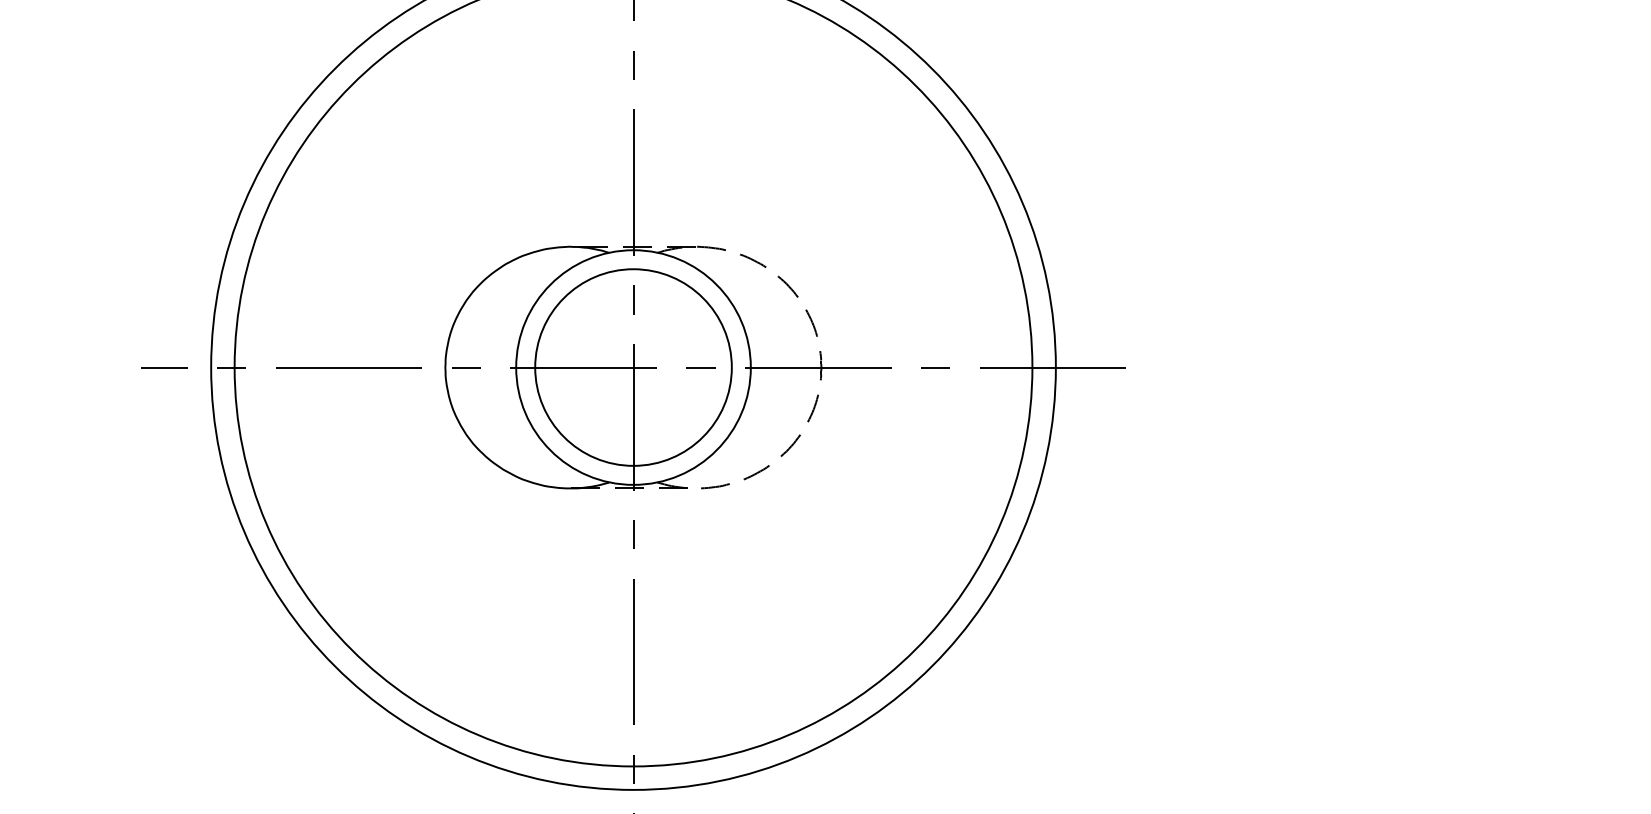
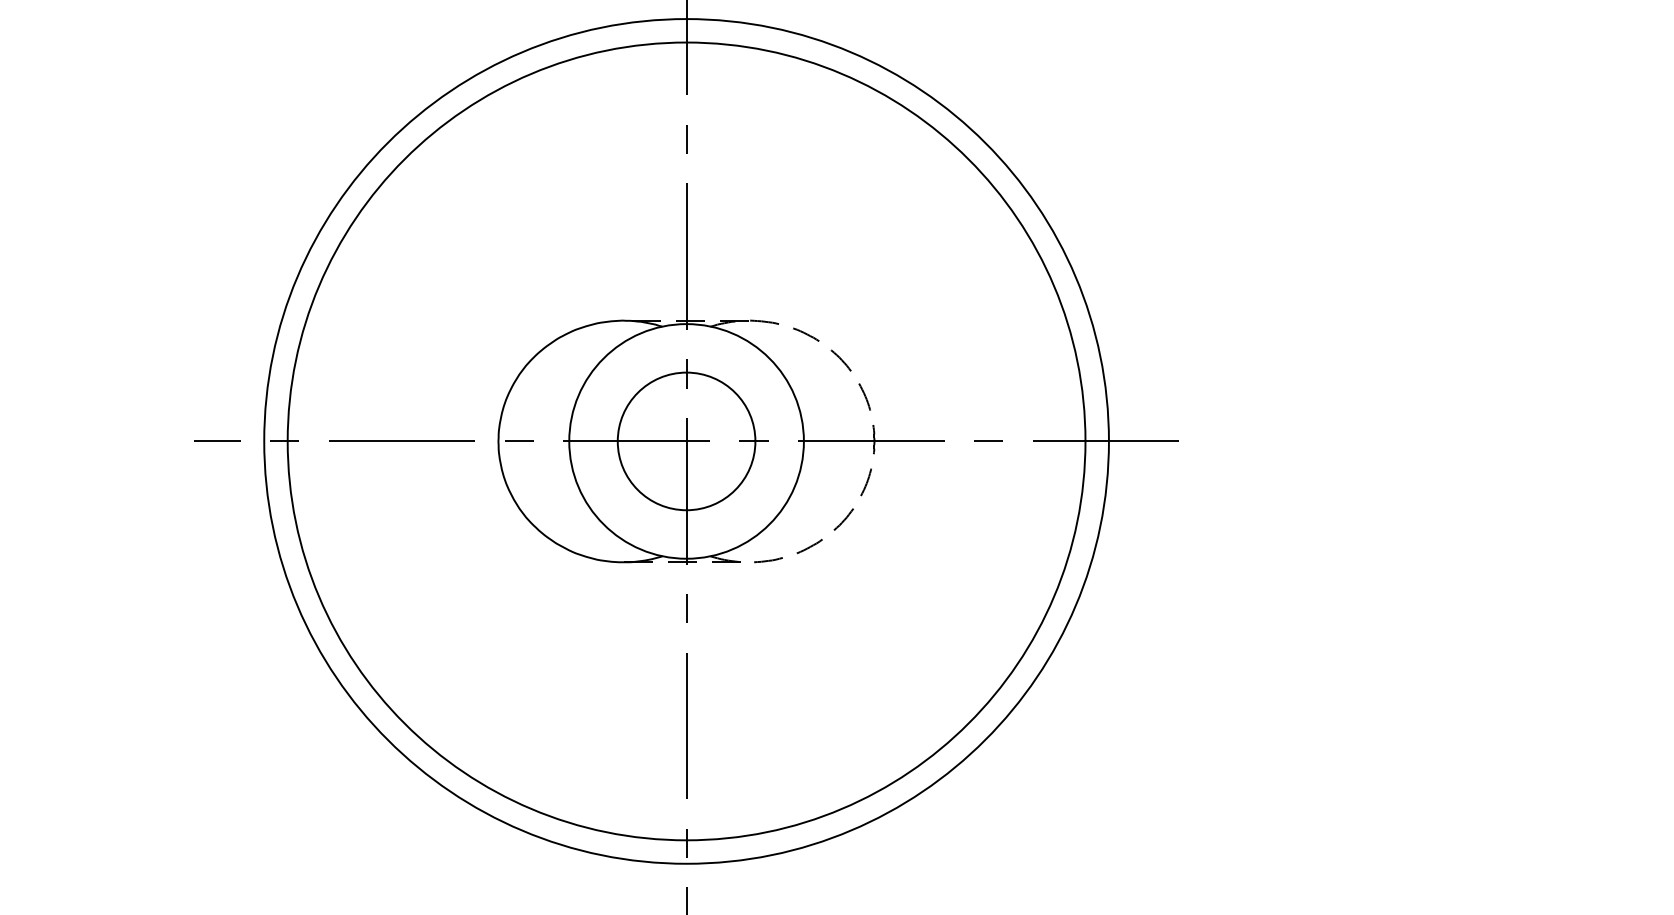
circle: (633, 367) -> (686, 441), size x0.7

